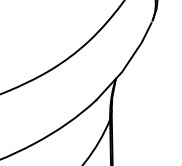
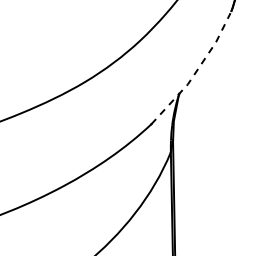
line: (128, 63) -> (196, 72), solid -> dashed

